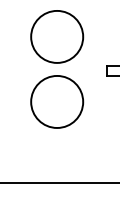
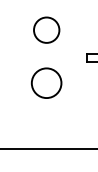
circle: (56, 37) -> (46, 30), size x0.6
circle: (56, 102) -> (46, 83), size x0.7

